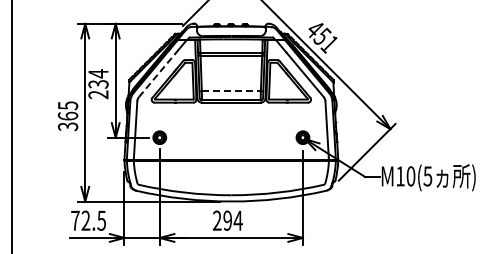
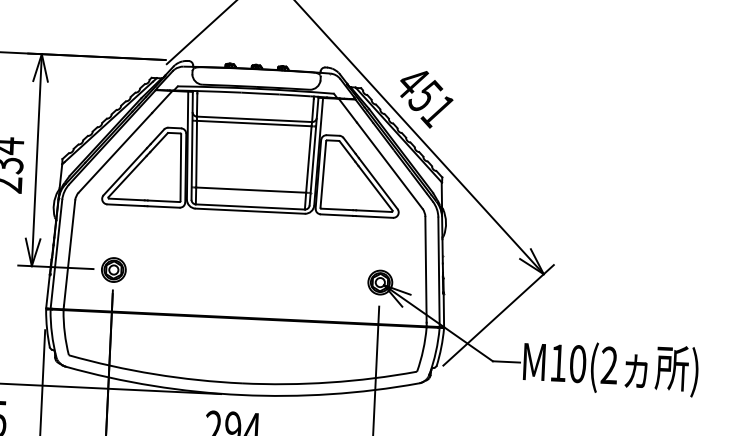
line: (158, 74) -> (117, 152), dashed -> solid
line: (231, 91) -> (251, 190), dashed -> solid
text: (427, 176) -> (608, 365), M10(5 -> M10(2

